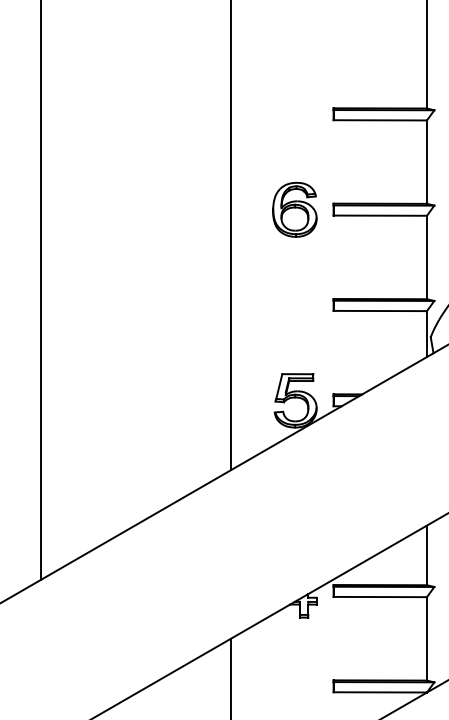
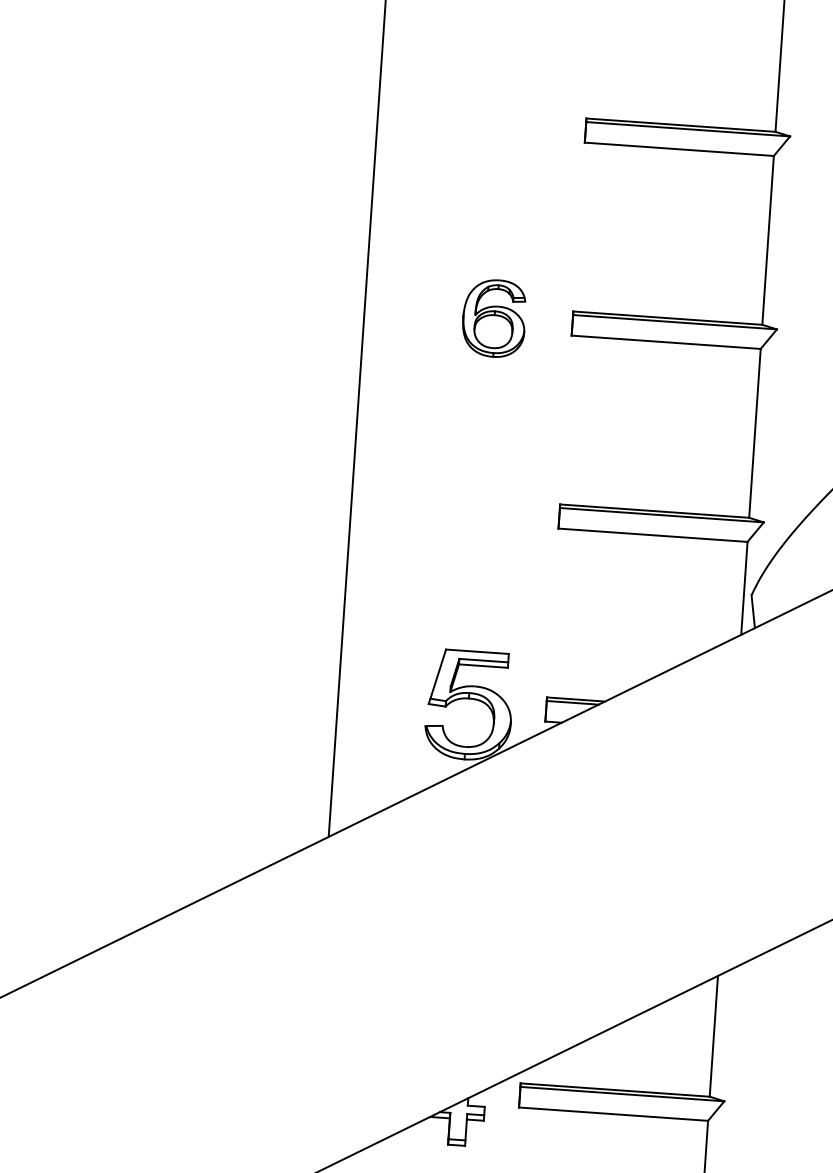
part: (294, 209) -> (493, 317), size x0.7

